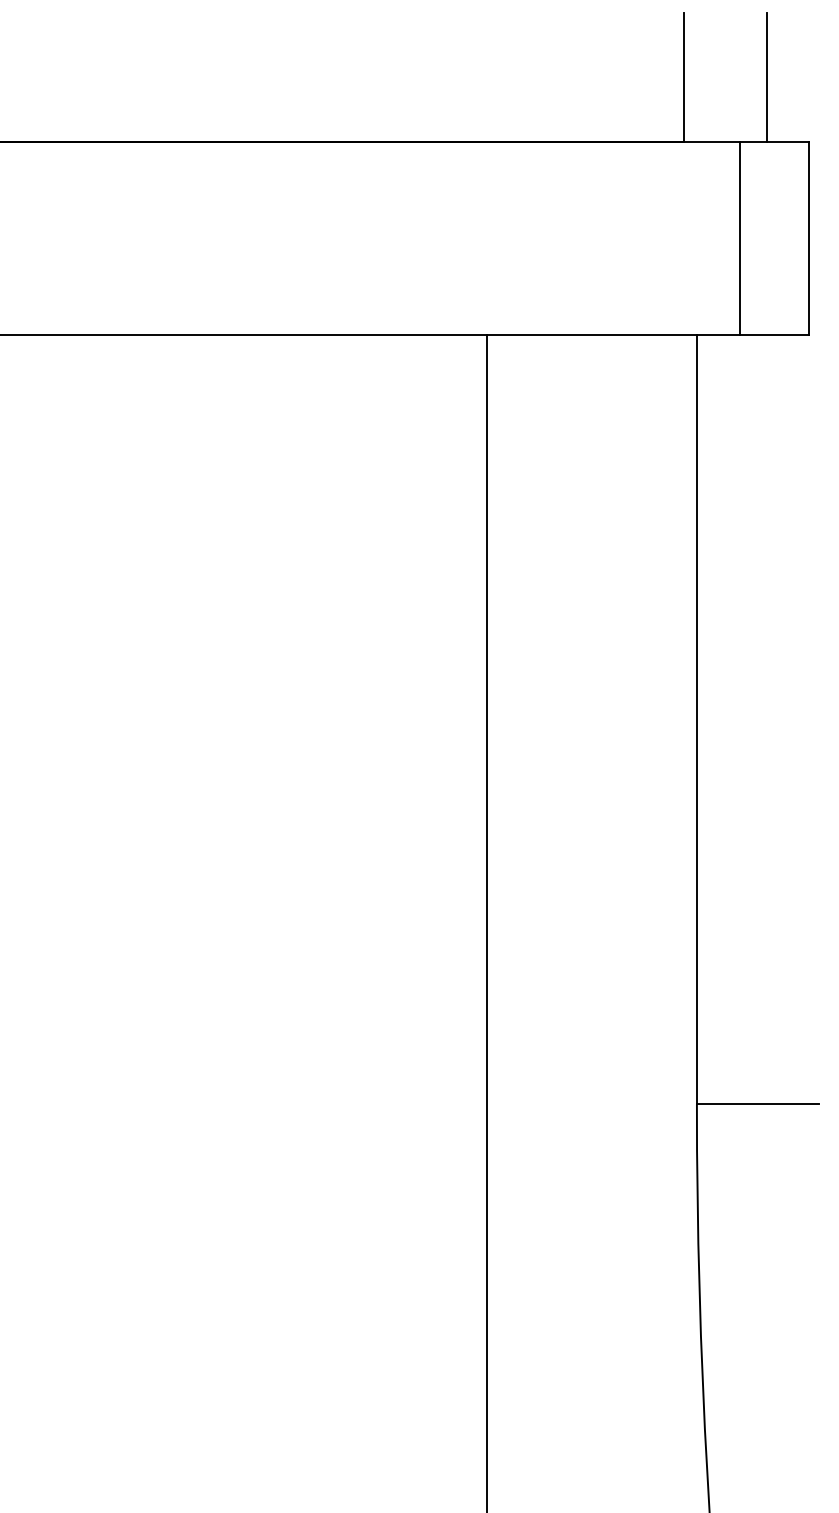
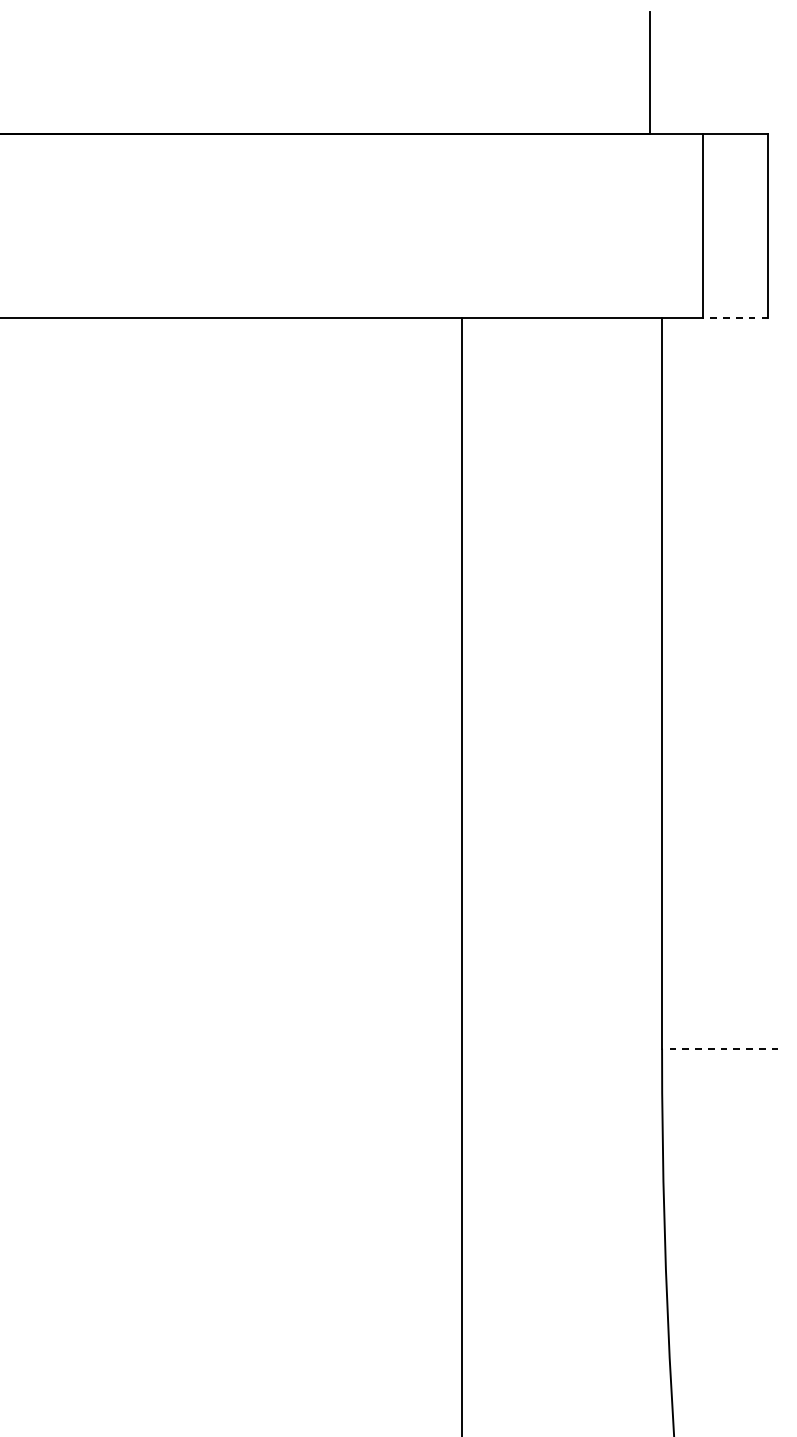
line: (766, 76) -> (728, 72), removed
line: (773, 335) -> (734, 318), solid -> dashed
line: (757, 1104) -> (719, 1049), solid -> dashed

